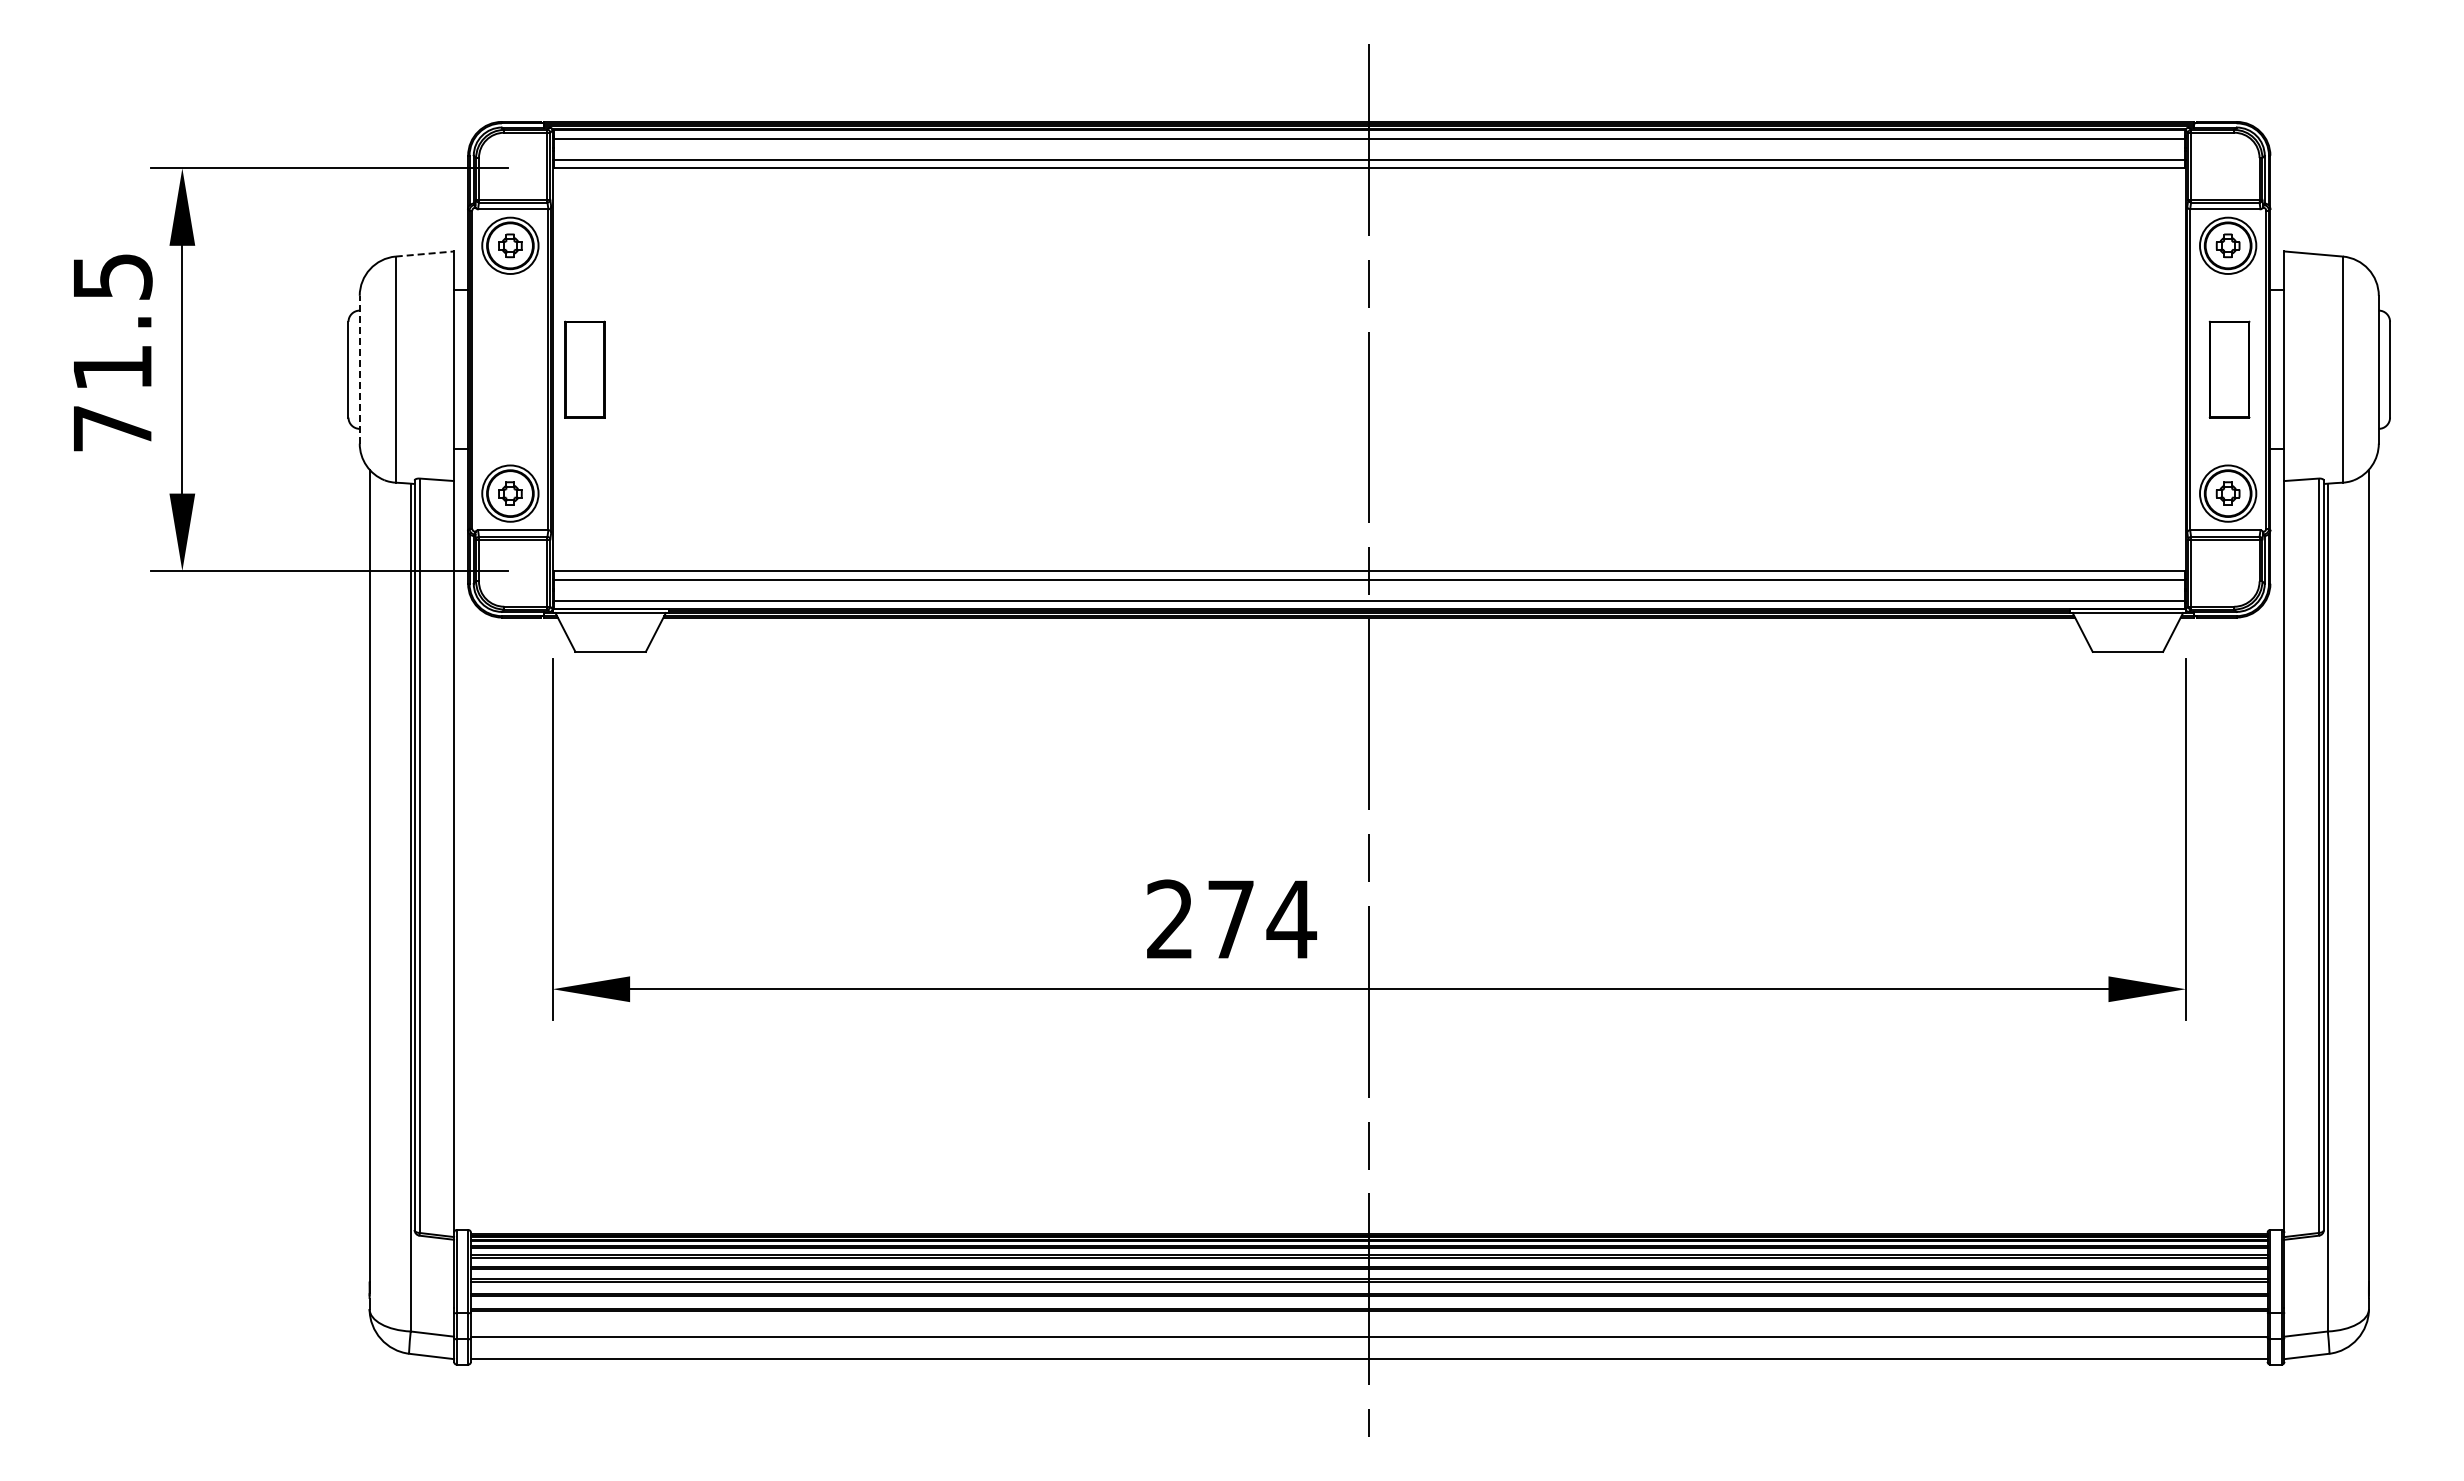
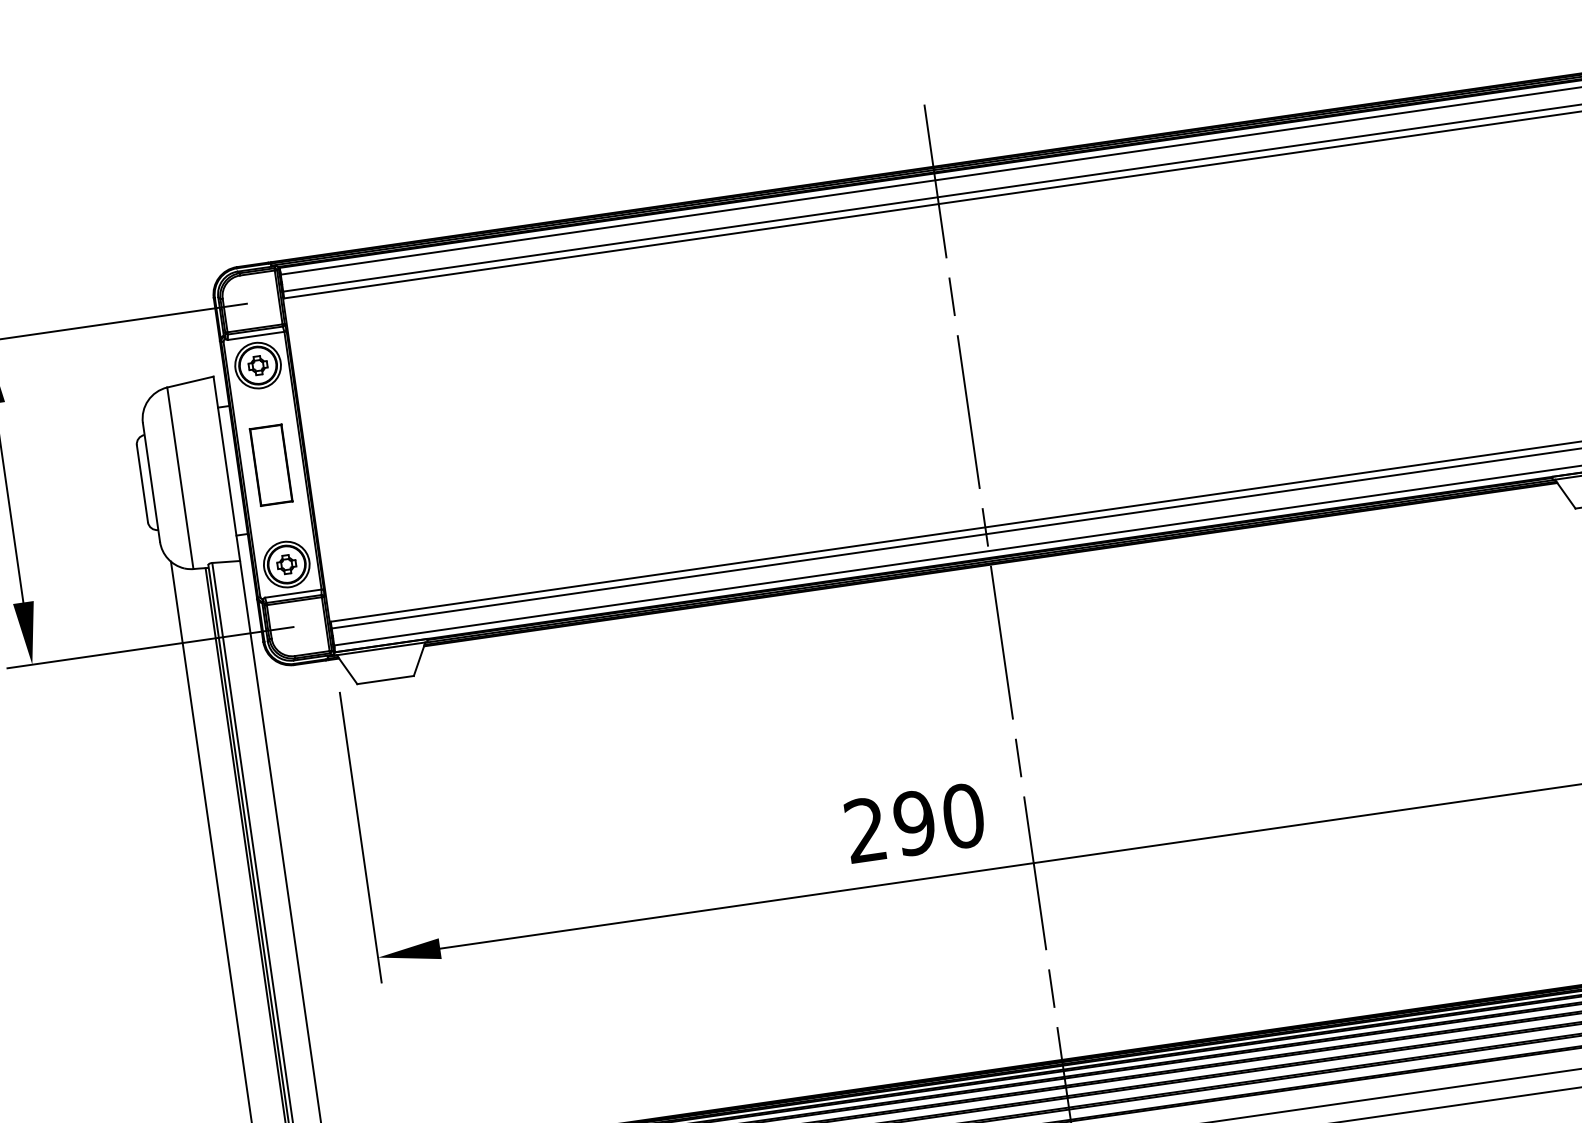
line: (425, 253) -> (190, 381), dashed -> solid
line: (359, 369) -> (151, 482), dashed -> solid
part: (584, 369) -> (270, 465), moved
text: (1261, 919) -> (939, 819), 274 -> 290

